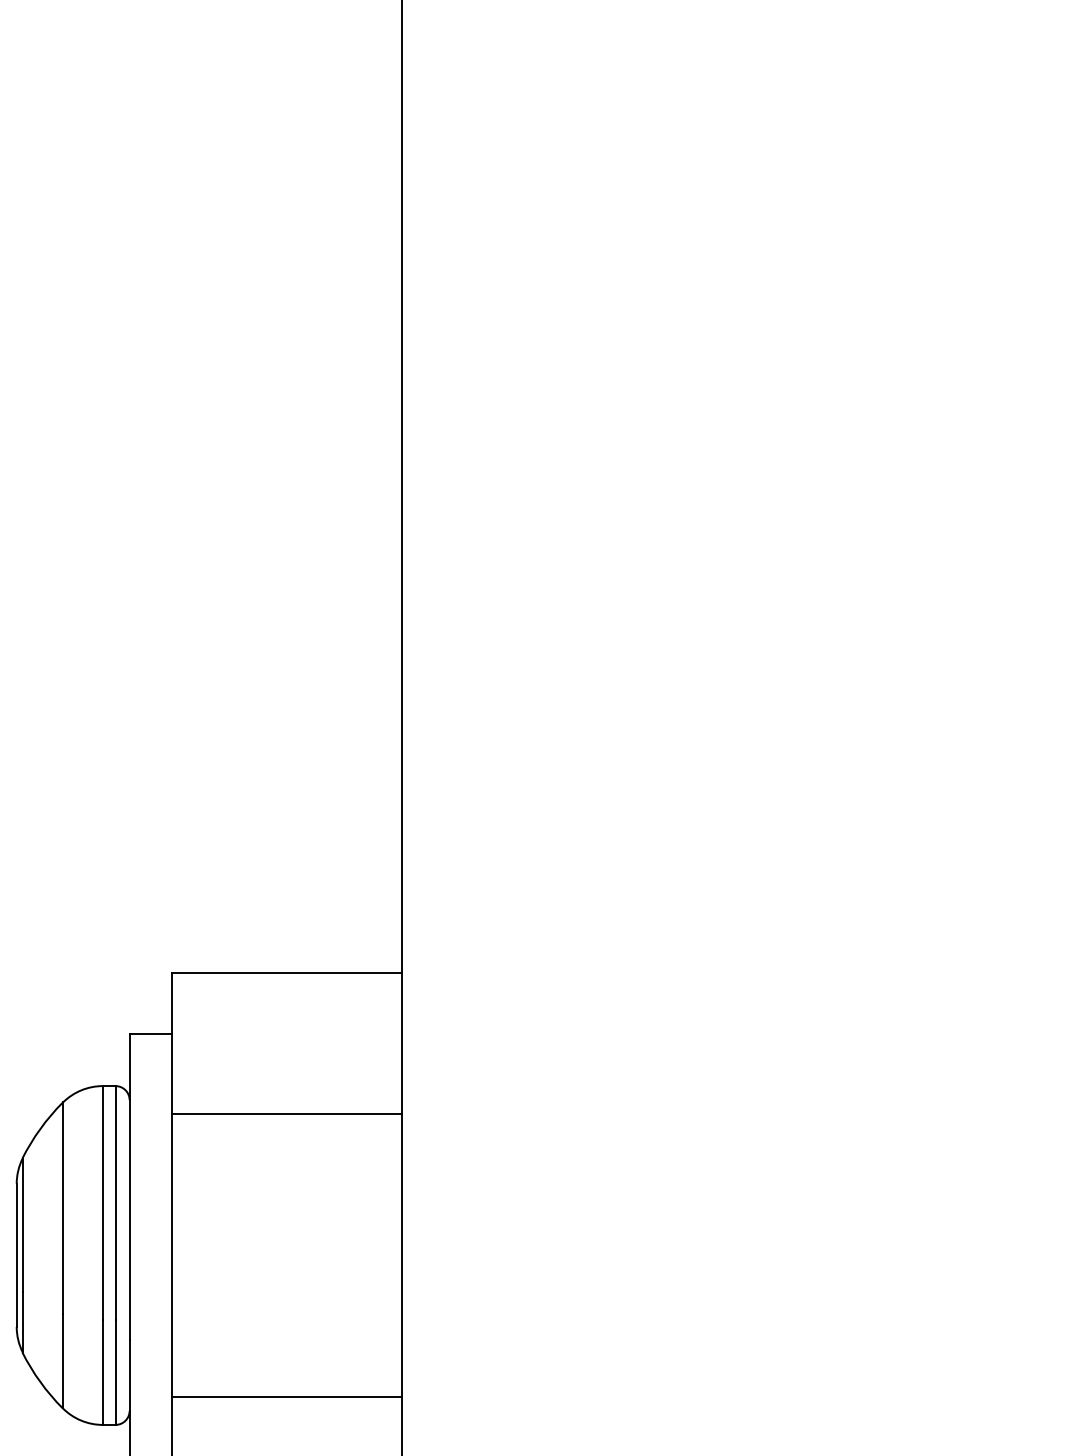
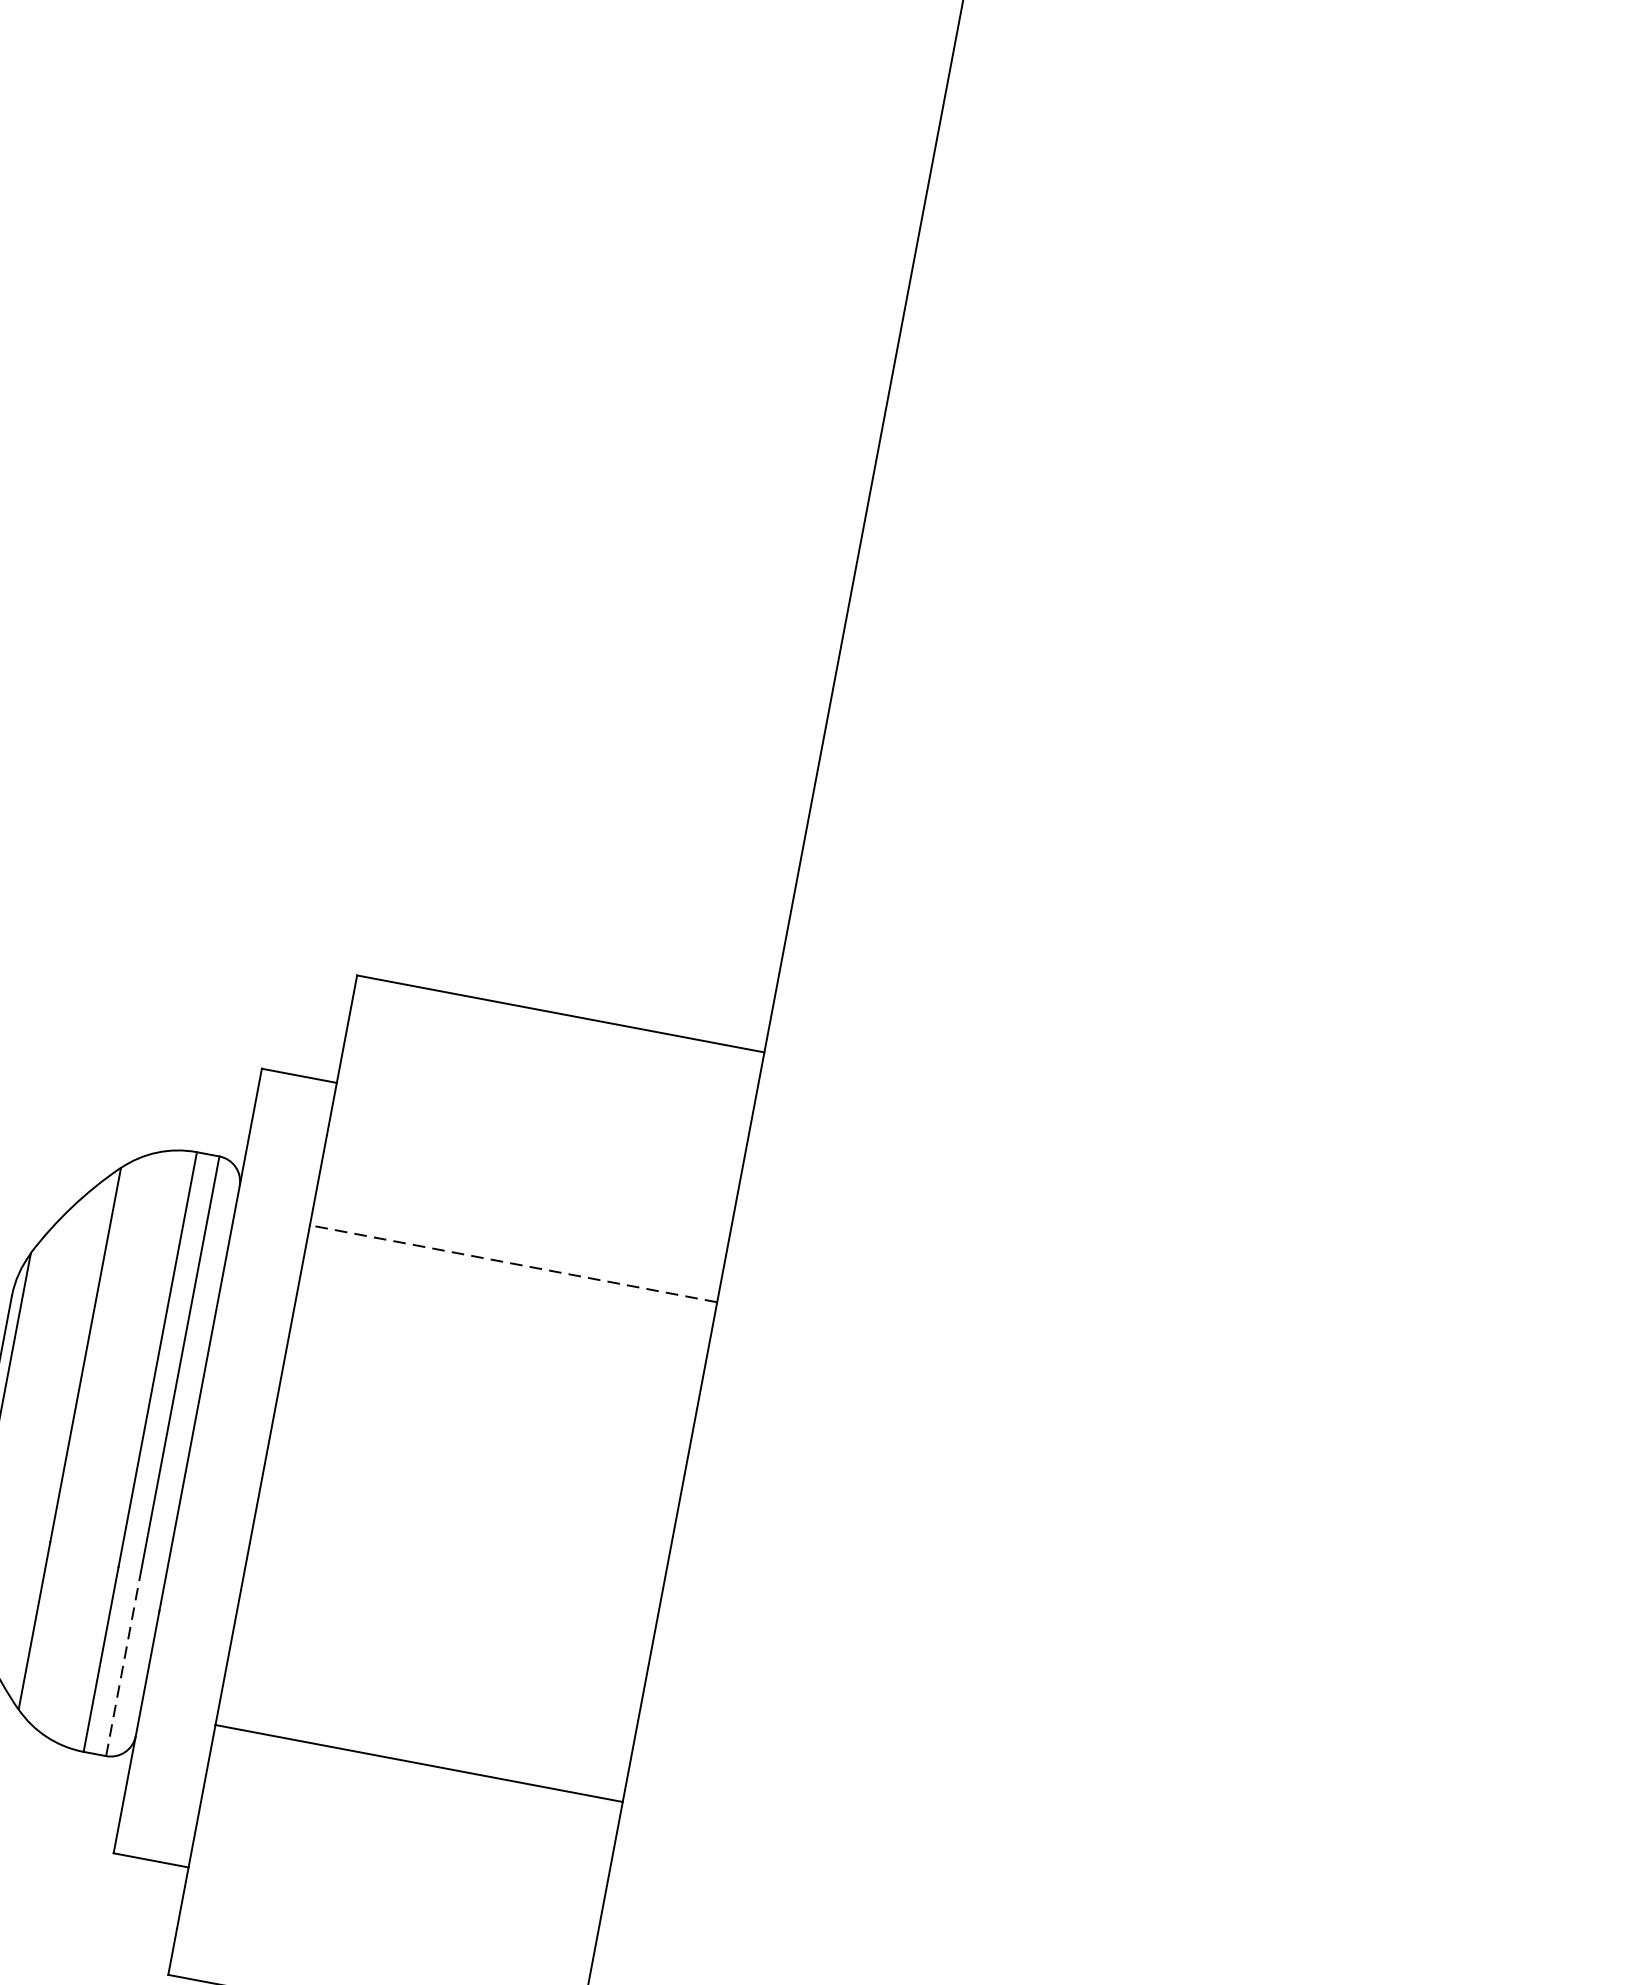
line: (286, 1114) -> (512, 1263), solid -> dashed
line: (115, 1372) -> (123, 1663), solid -> dashed

